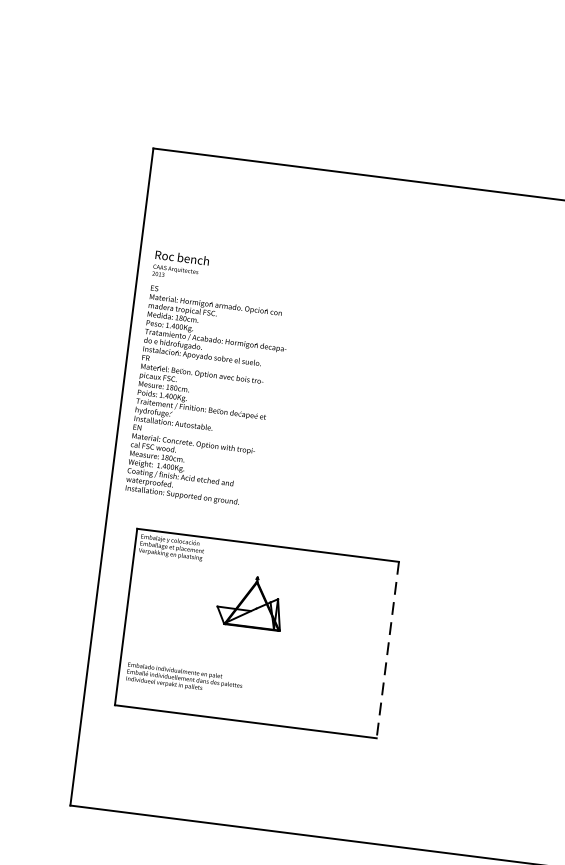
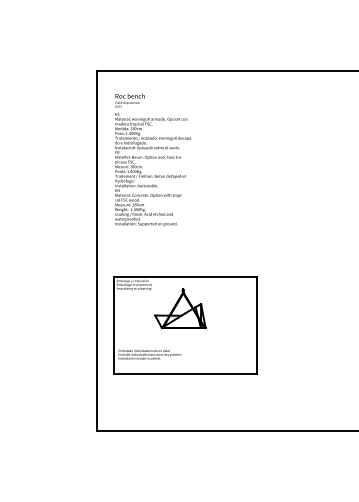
text: (210, 379) -> (153, 159), moved
part: (251, 601) -> (180, 308), size x1.43
line: (387, 650) -> (257, 325), dashed -> solid

